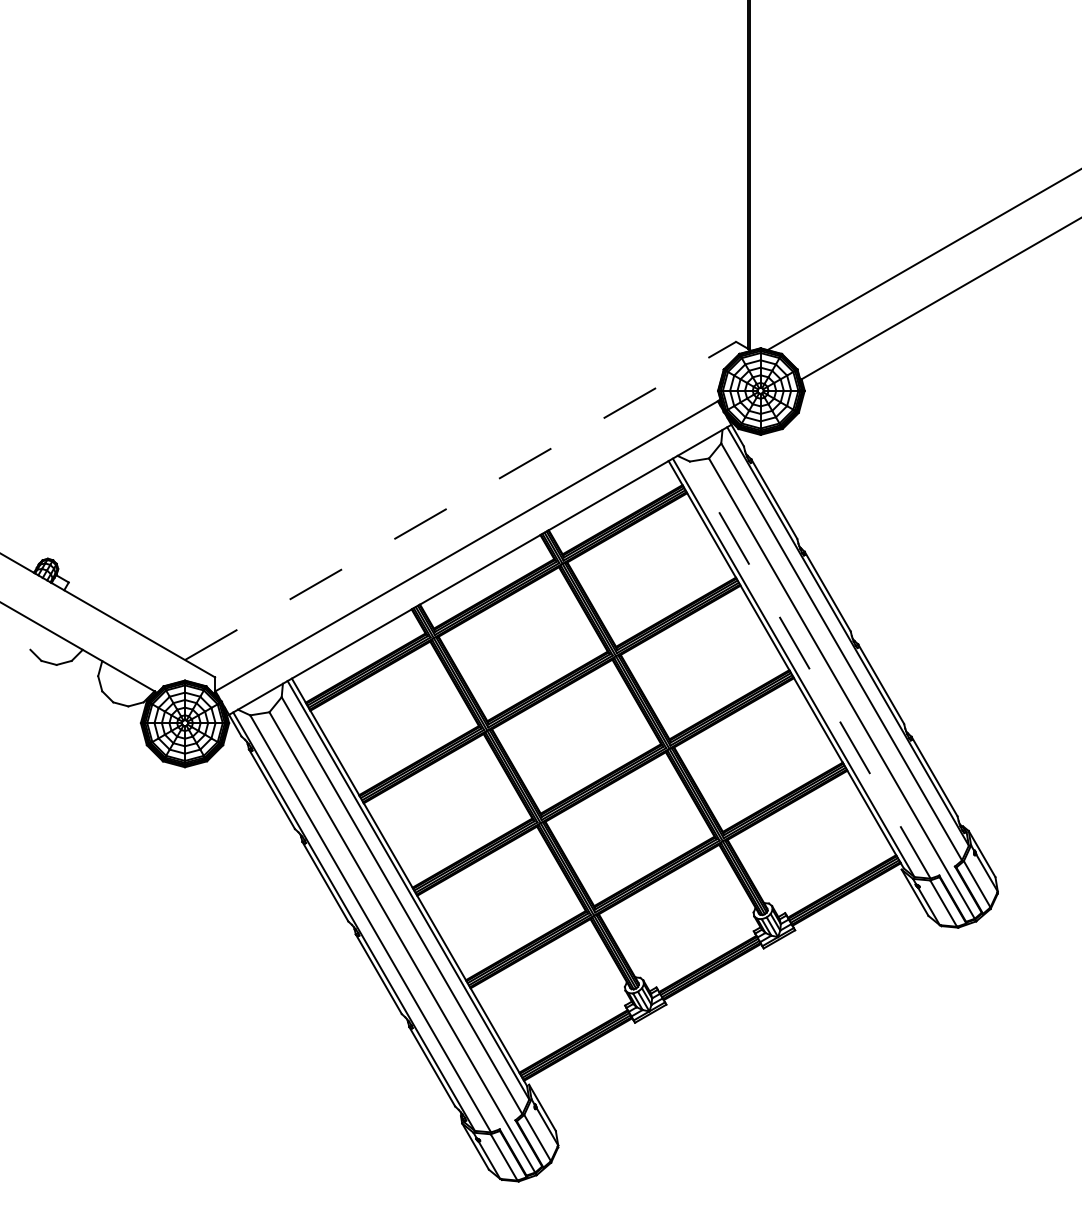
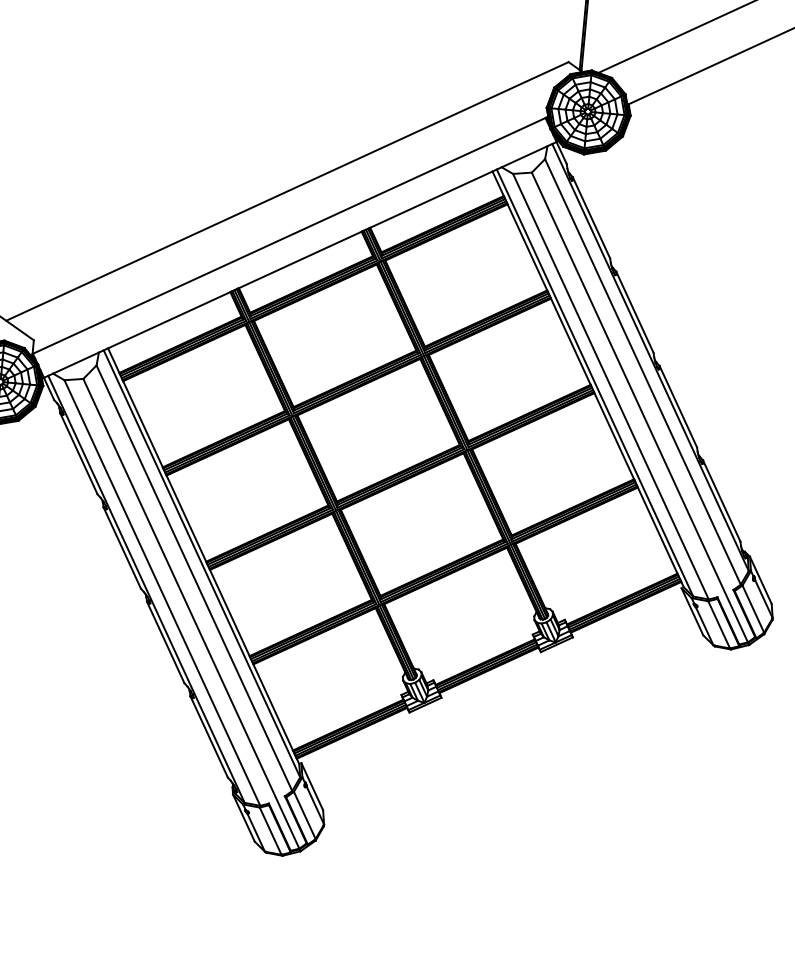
line: (461, 500) -> (288, 191), dashed -> solid
line: (810, 670) -> (611, 387), dashed -> solid

